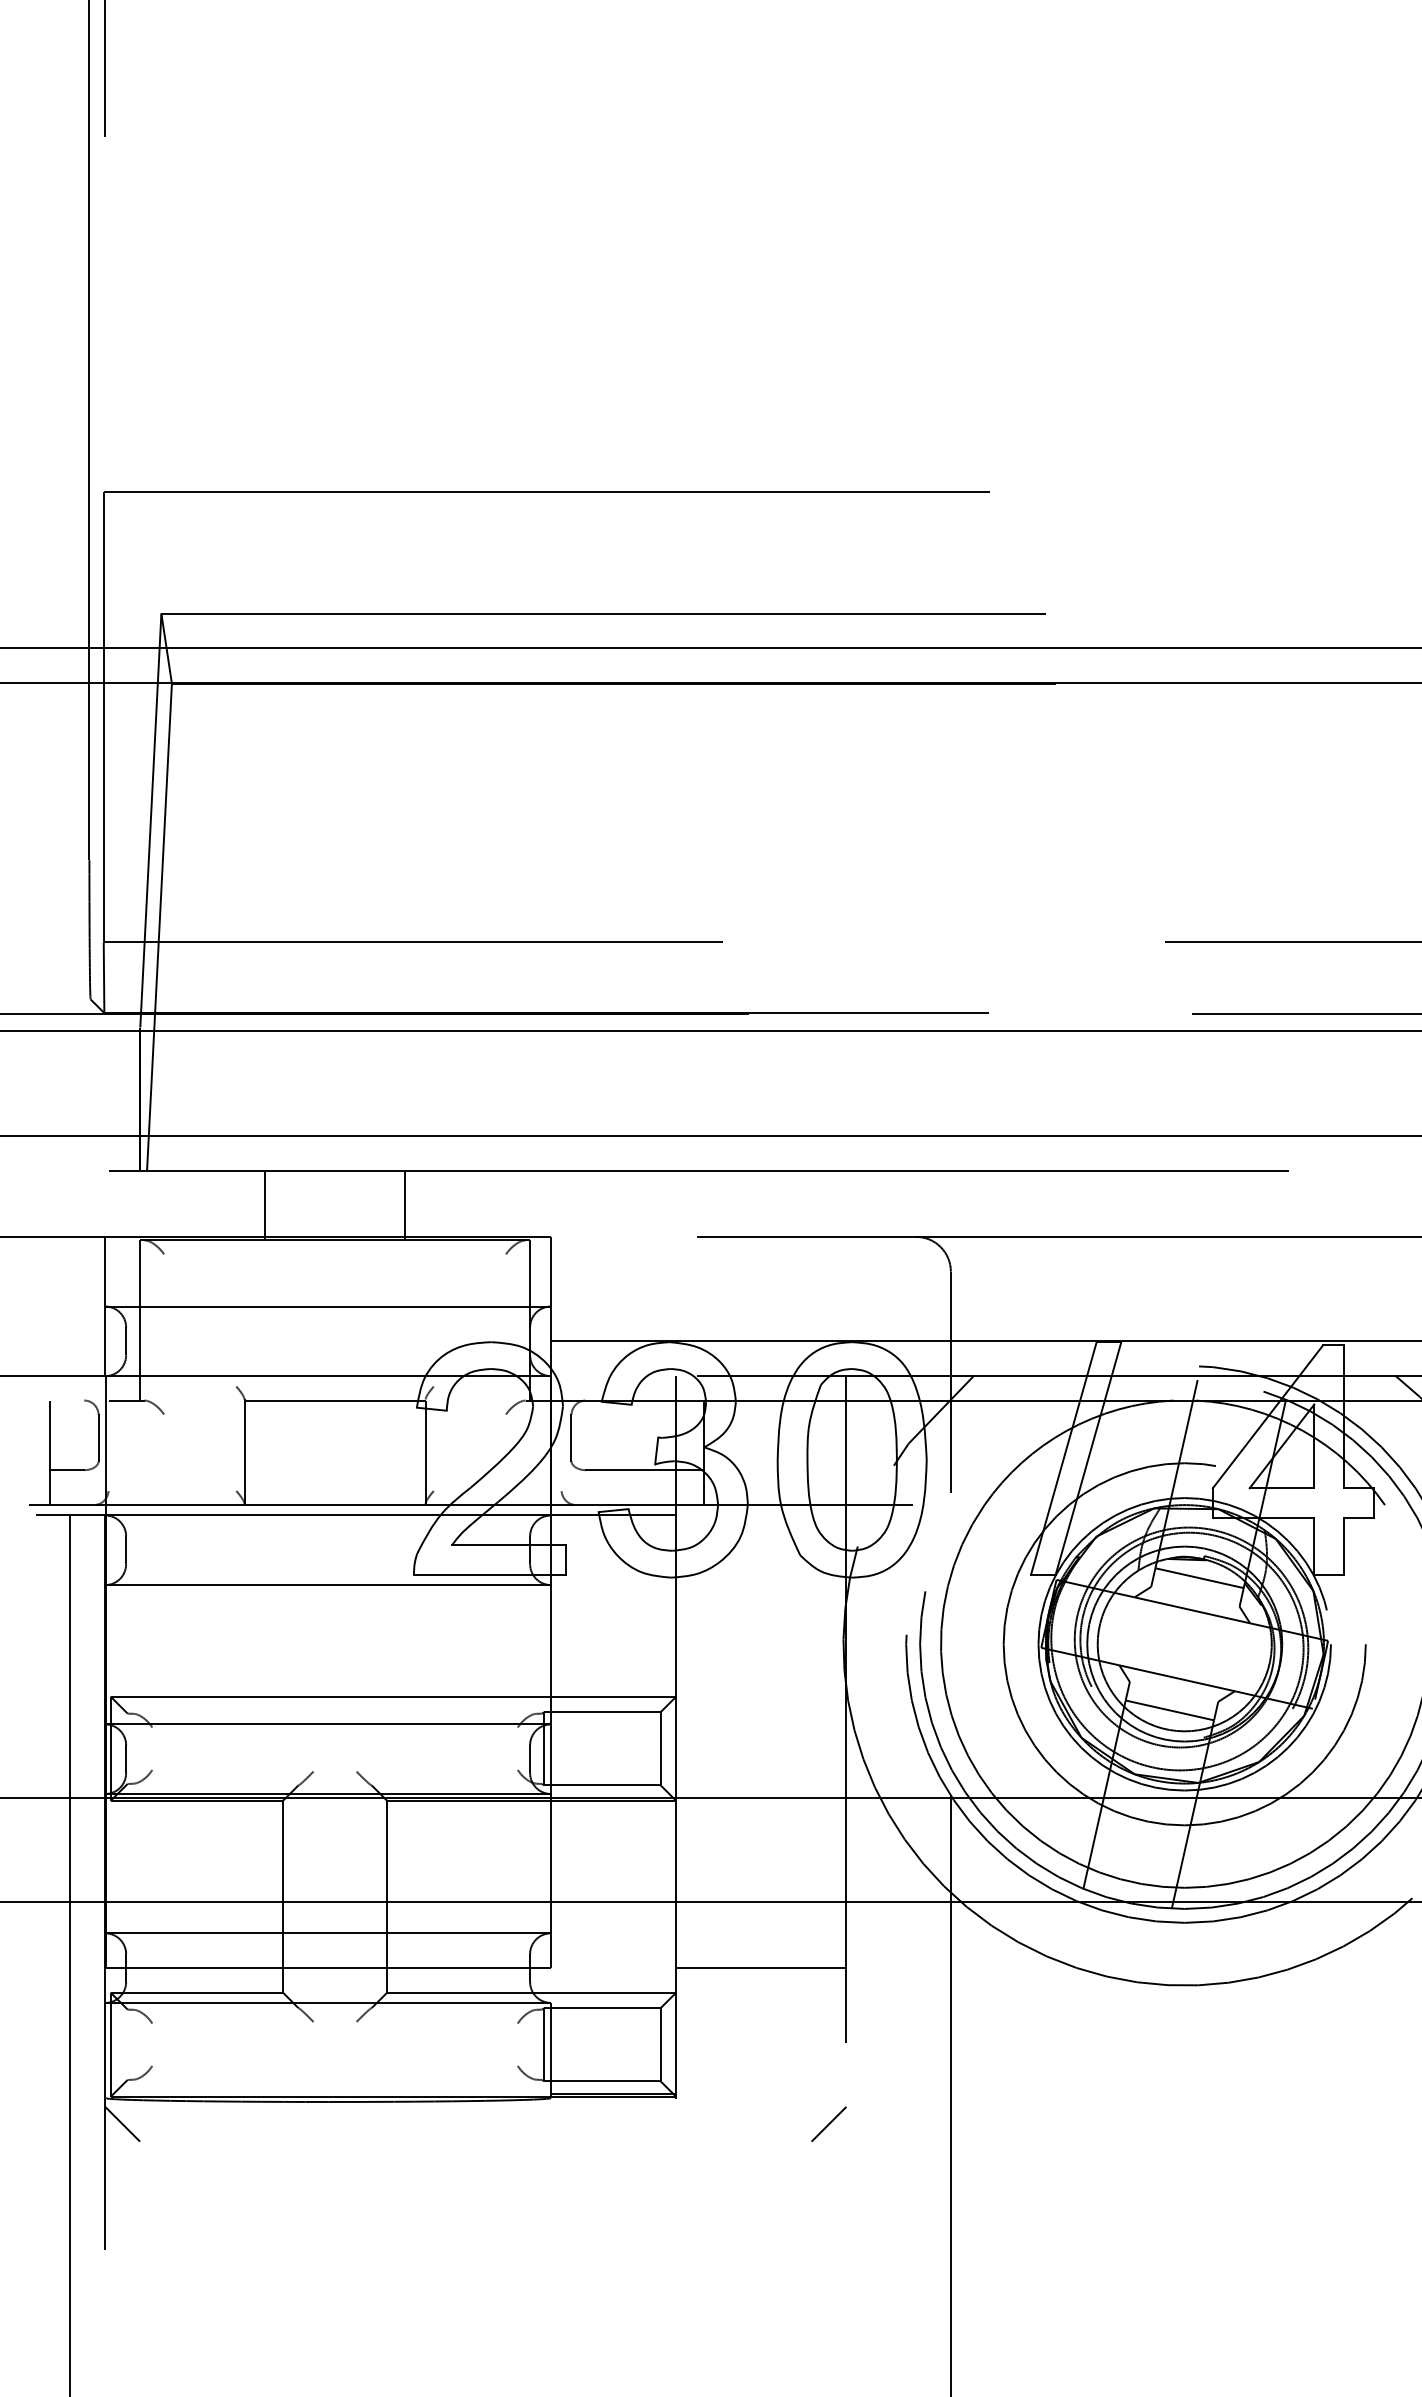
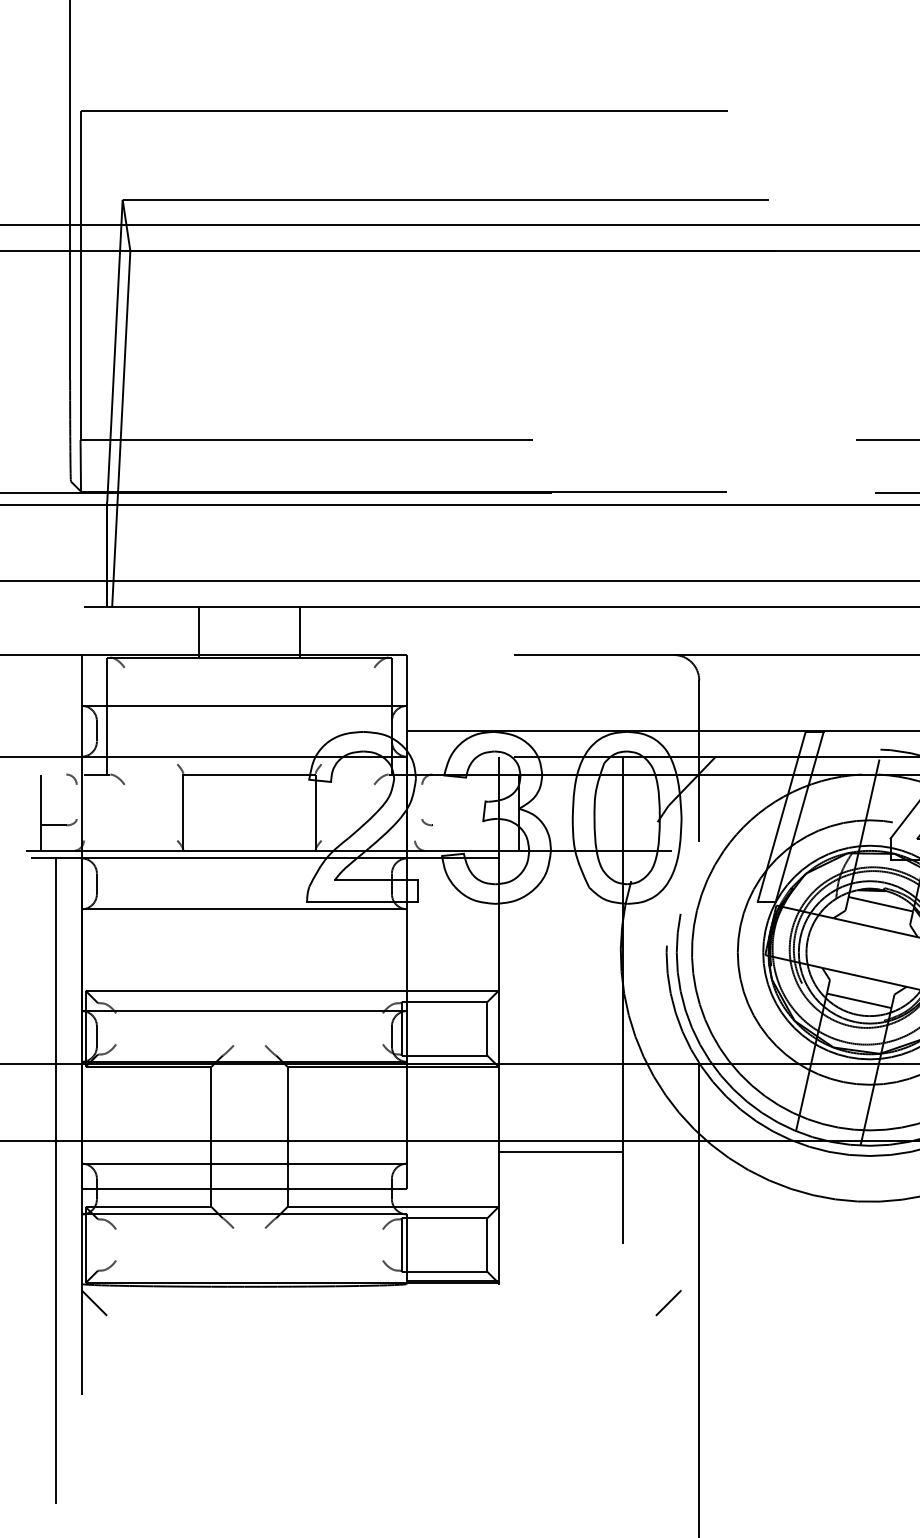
line: (98, 1437) -> (76, 801), removed
line: (571, 1437) -> (422, 801), removed
line: (644, 1470) -> (475, 825), removed
line: (761, 1968) -> (560, 1152), moved
line: (828, 2124) -> (668, 1303), moved

